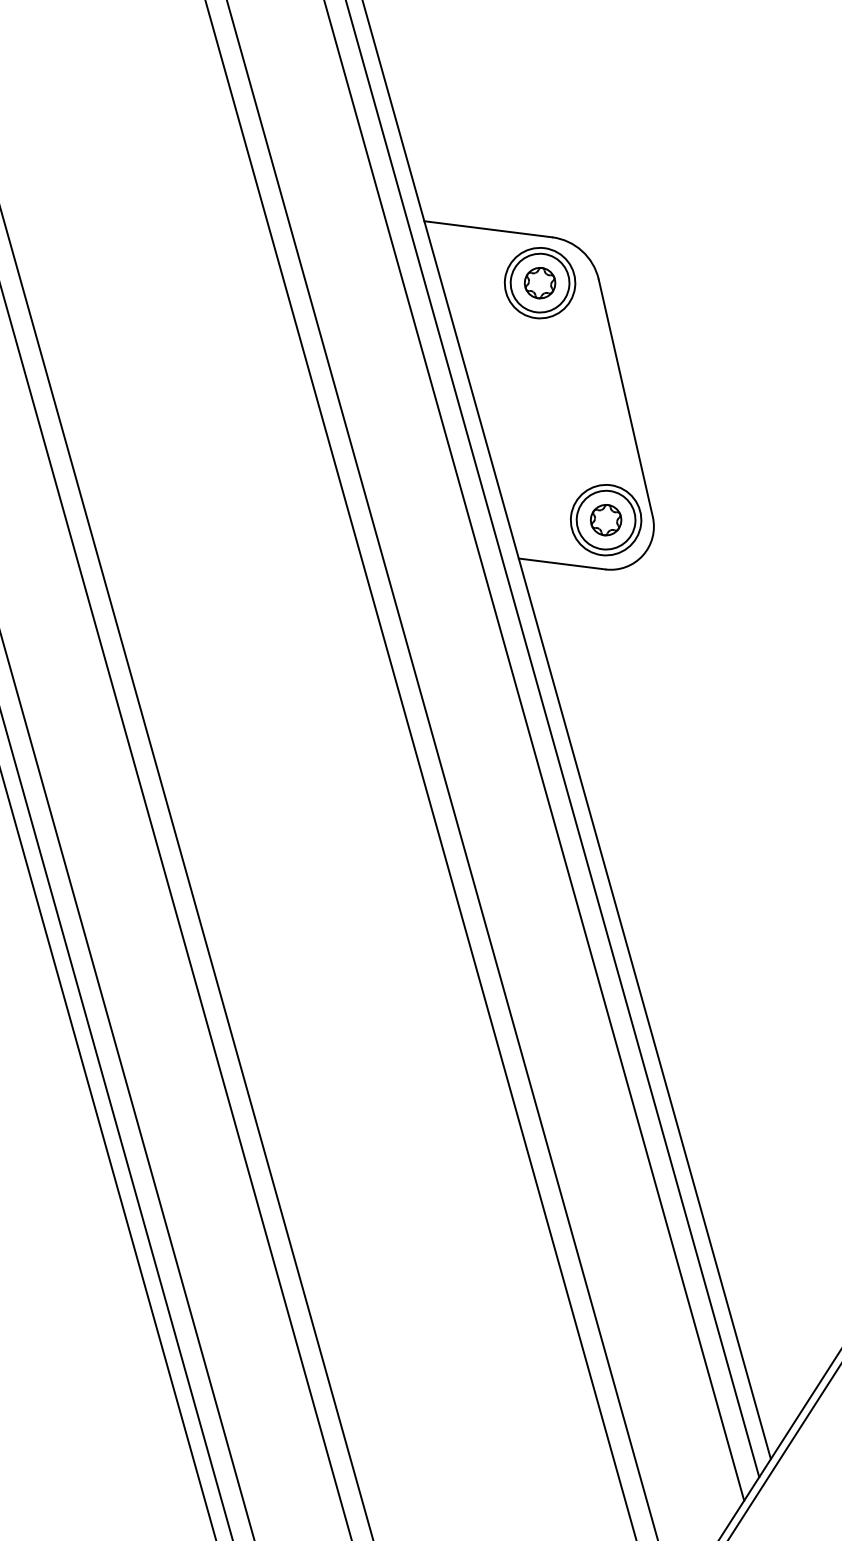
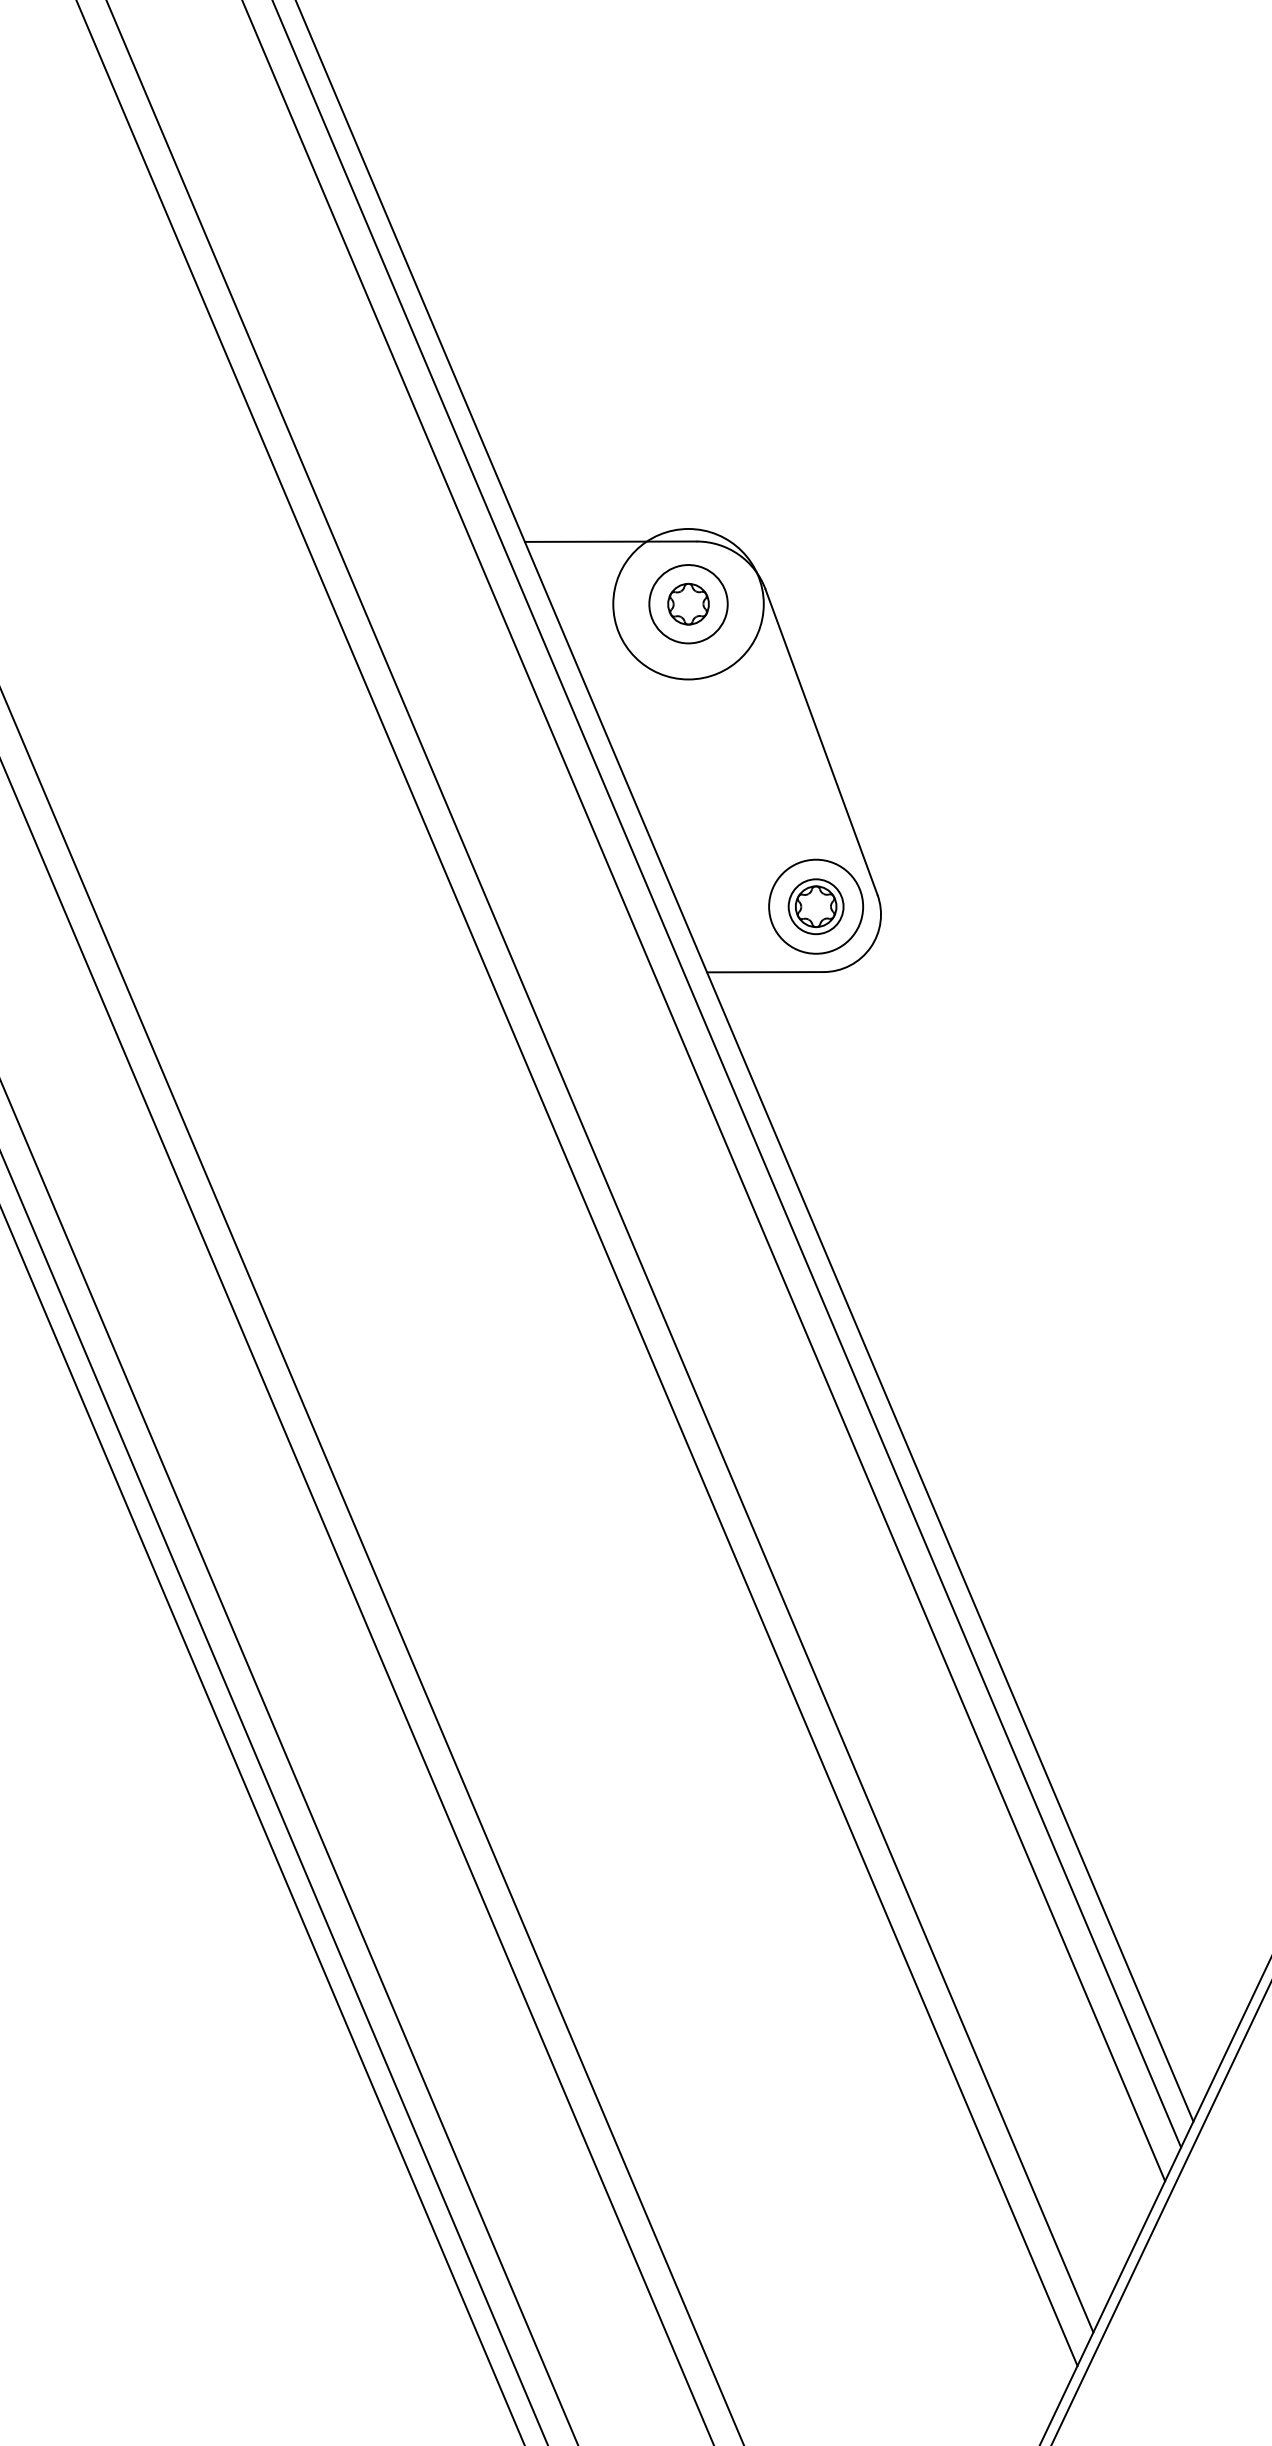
circle: (540, 283) -> (688, 604), size x1.6
circle: (605, 519) -> (815, 906), size x0.7

